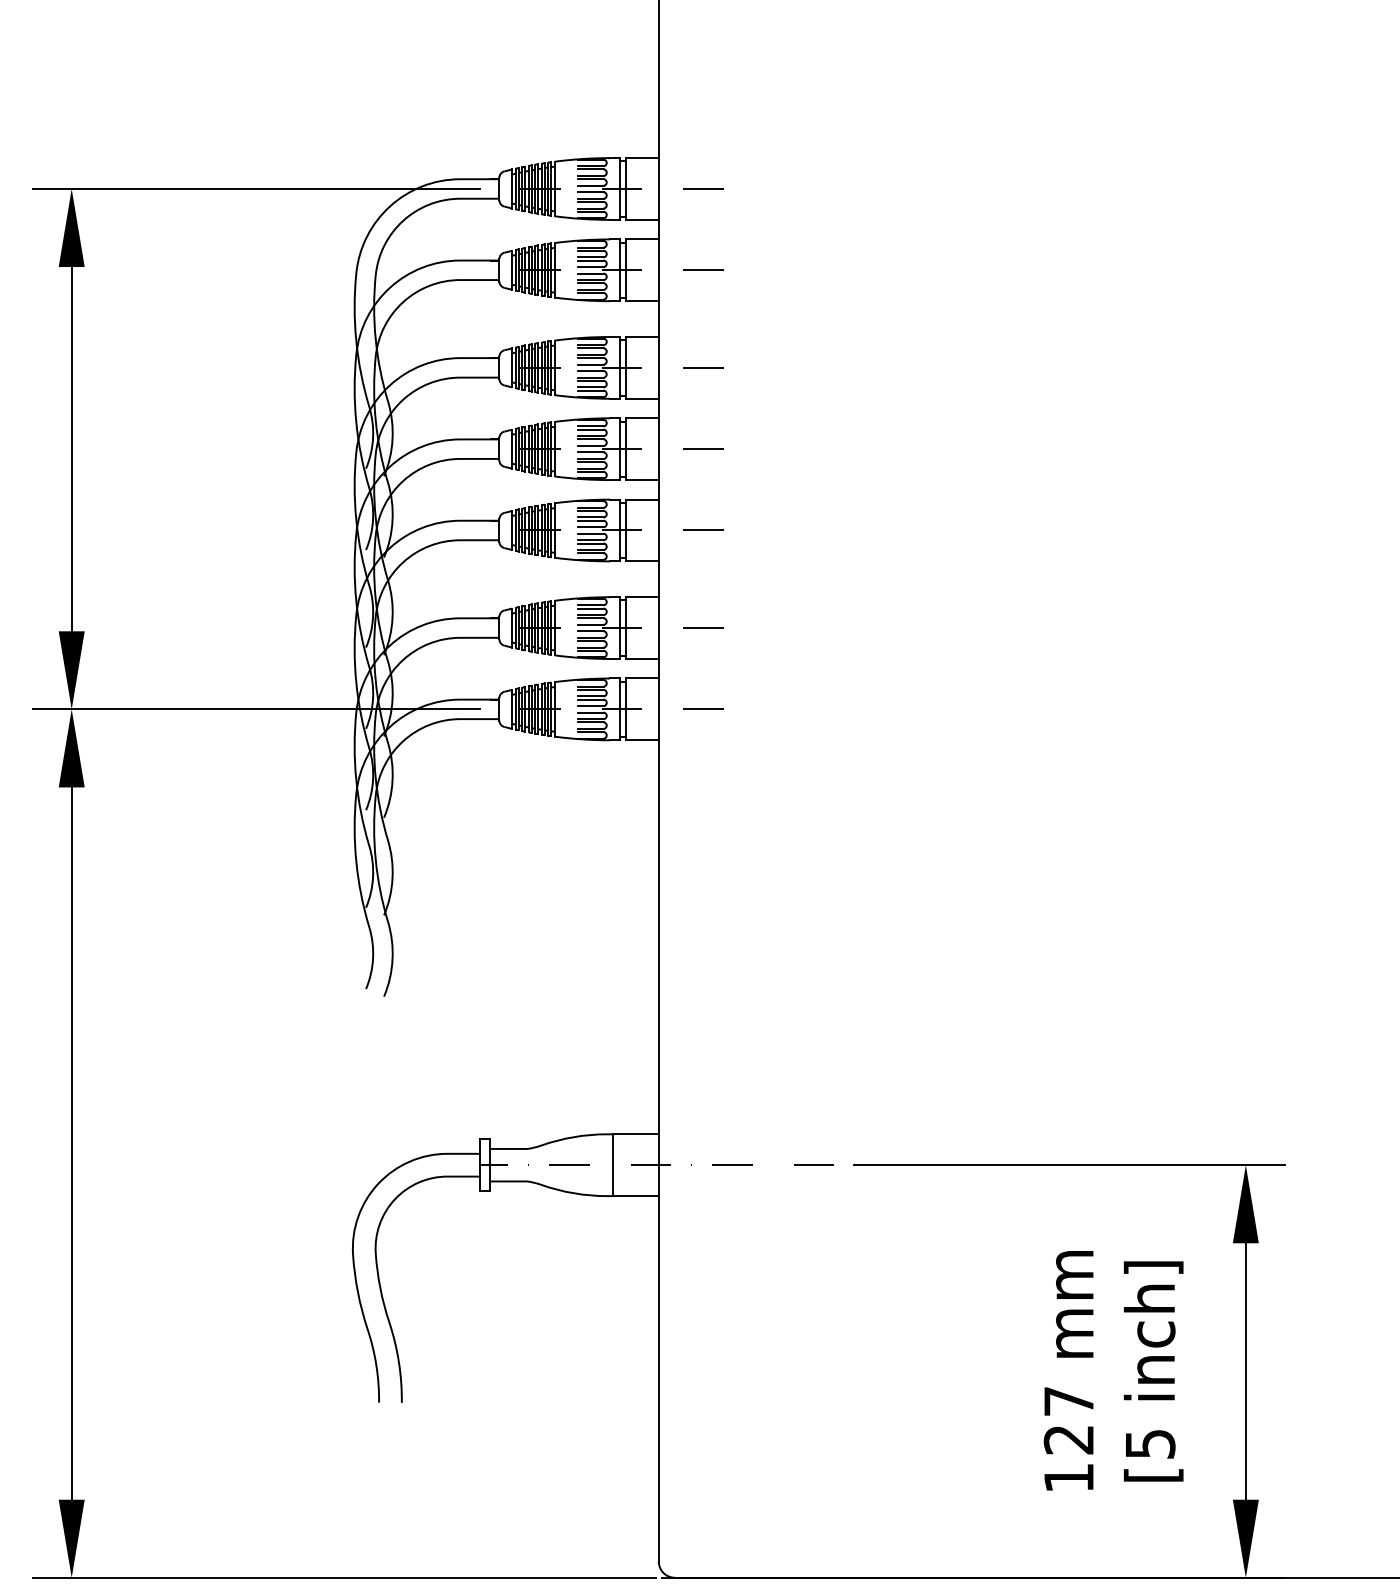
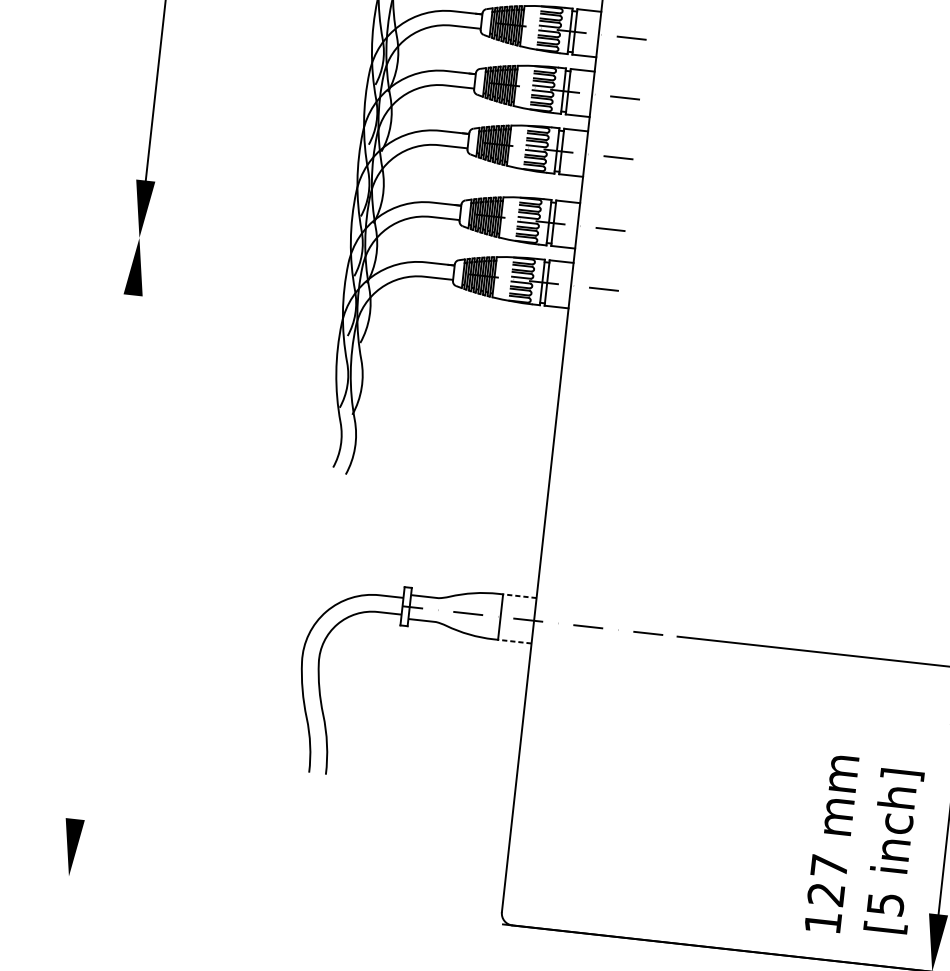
line: (255, 709) -> (274, 253), removed
line: (636, 1134) -> (520, 596), solid -> dashed
line: (71, 1143) -> (104, 557), removed
line: (636, 1196) -> (515, 641), solid -> dashed
text: (1113, 1370) -> (864, 847), moved
line: (343, 1577) -> (268, 898), removed

